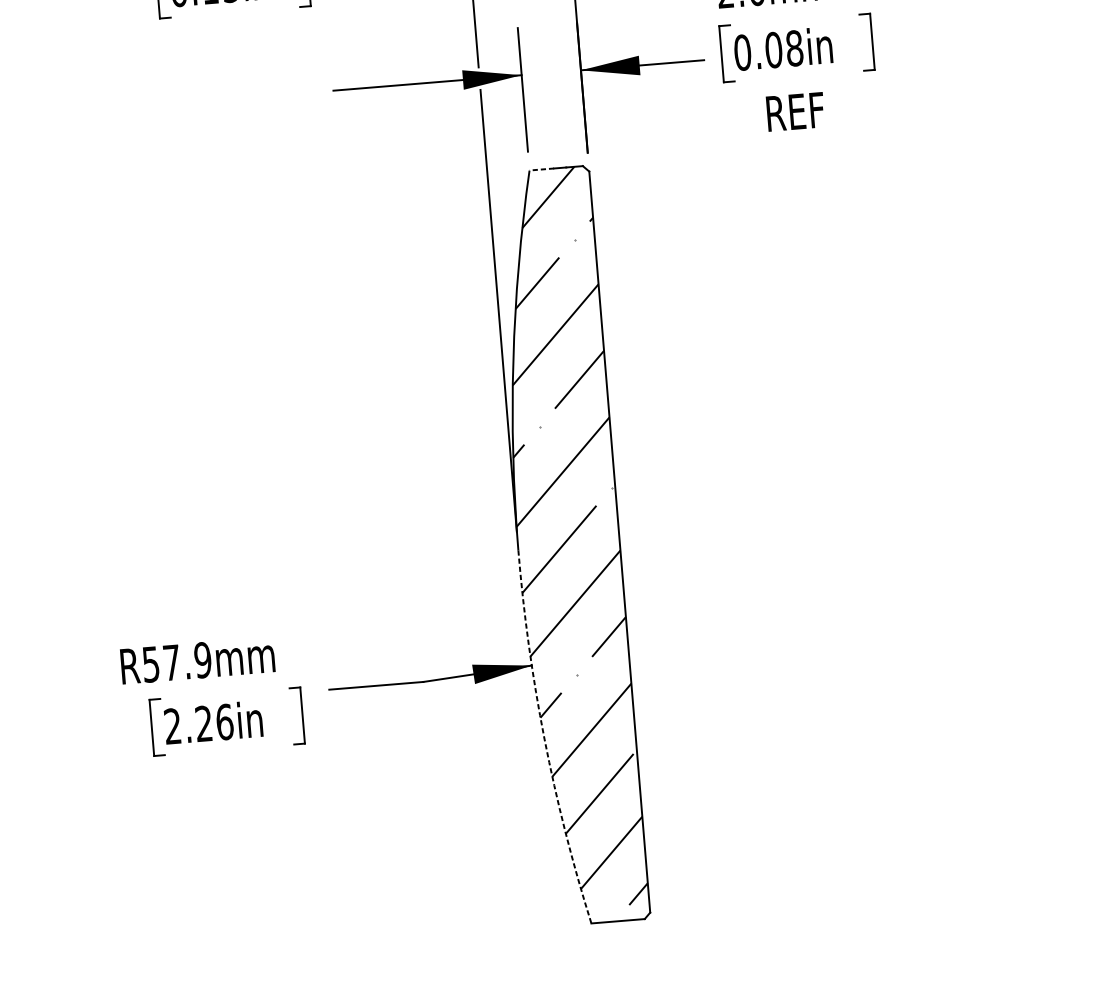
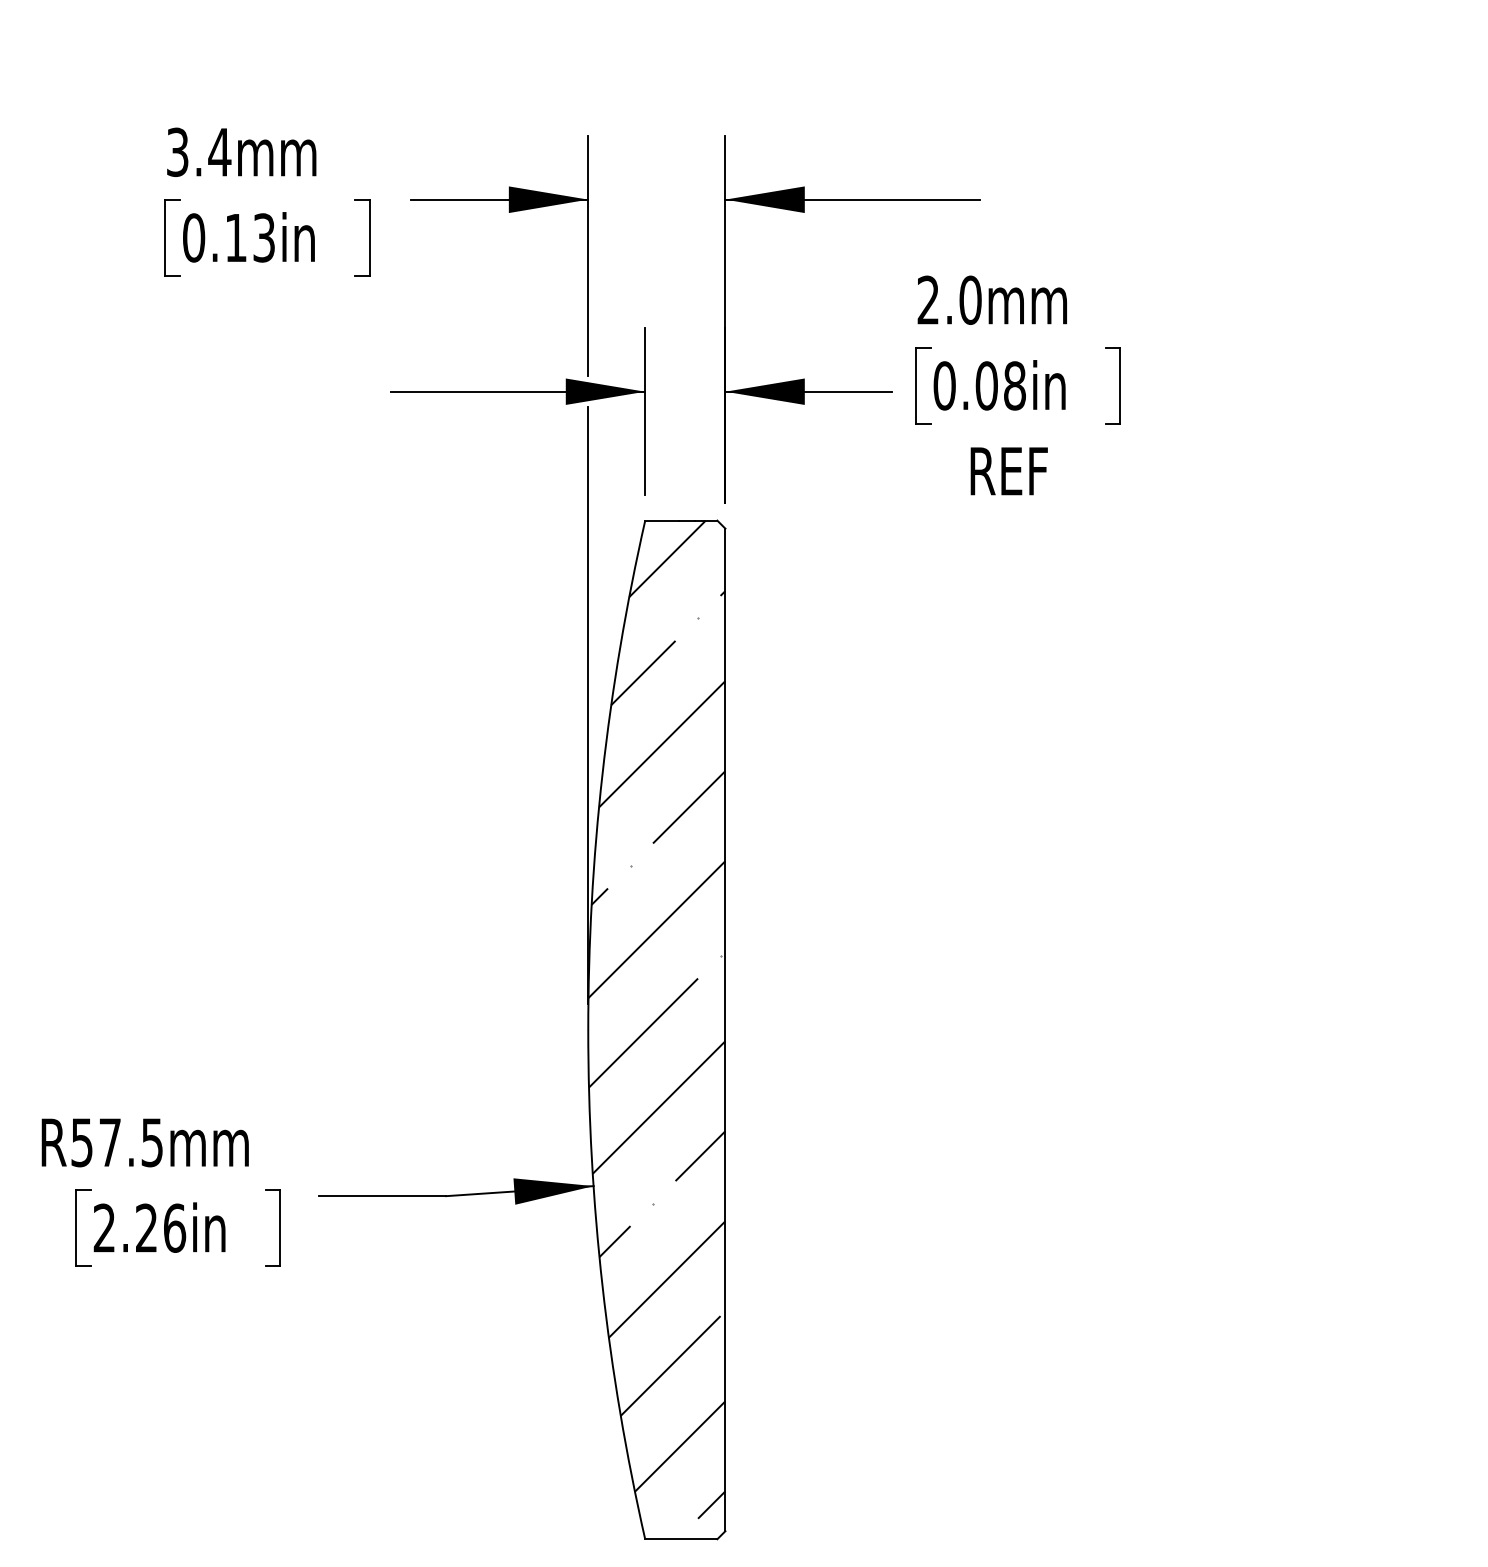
line: (541, 169) -> (661, 520), dashed -> solid
text: (203, 660) -> (152, 1142), R57.9mm -> R57.5mm
arc: (544, 739) -> (602, 1286), dashed -> solid

